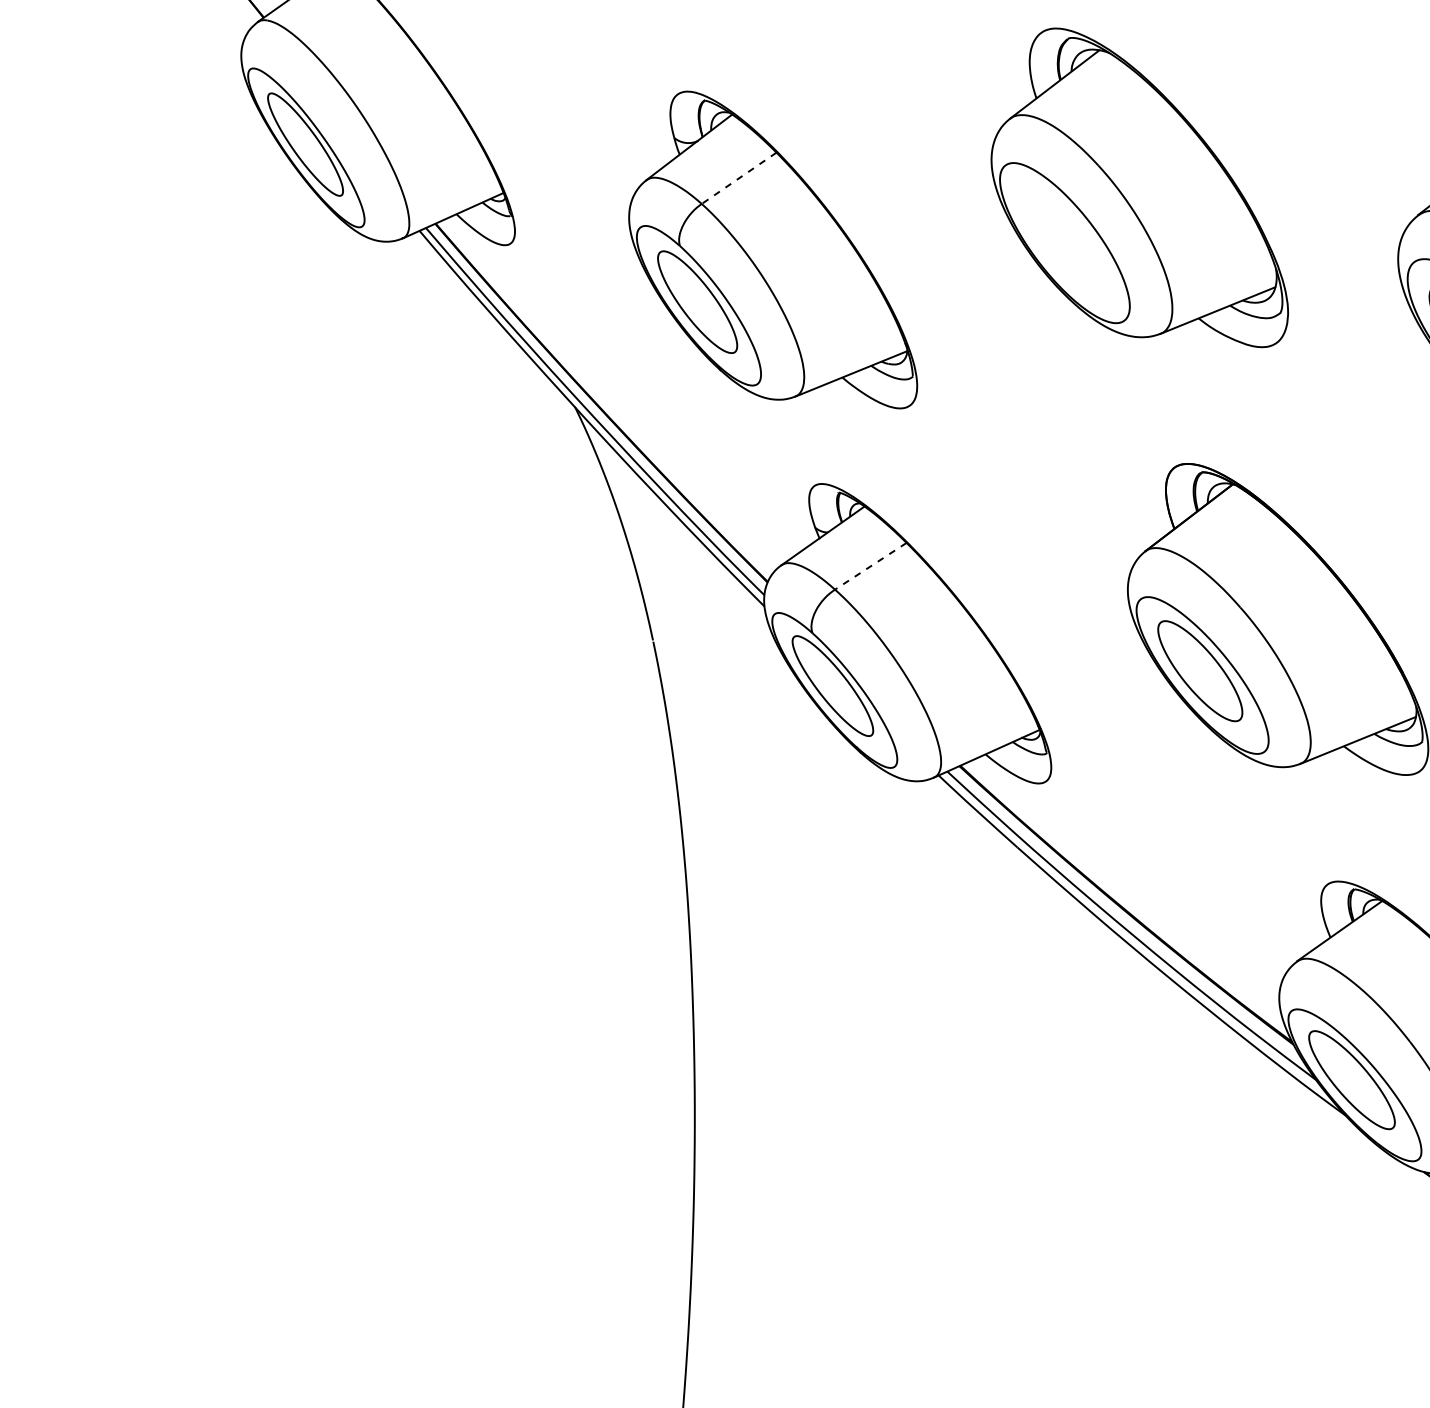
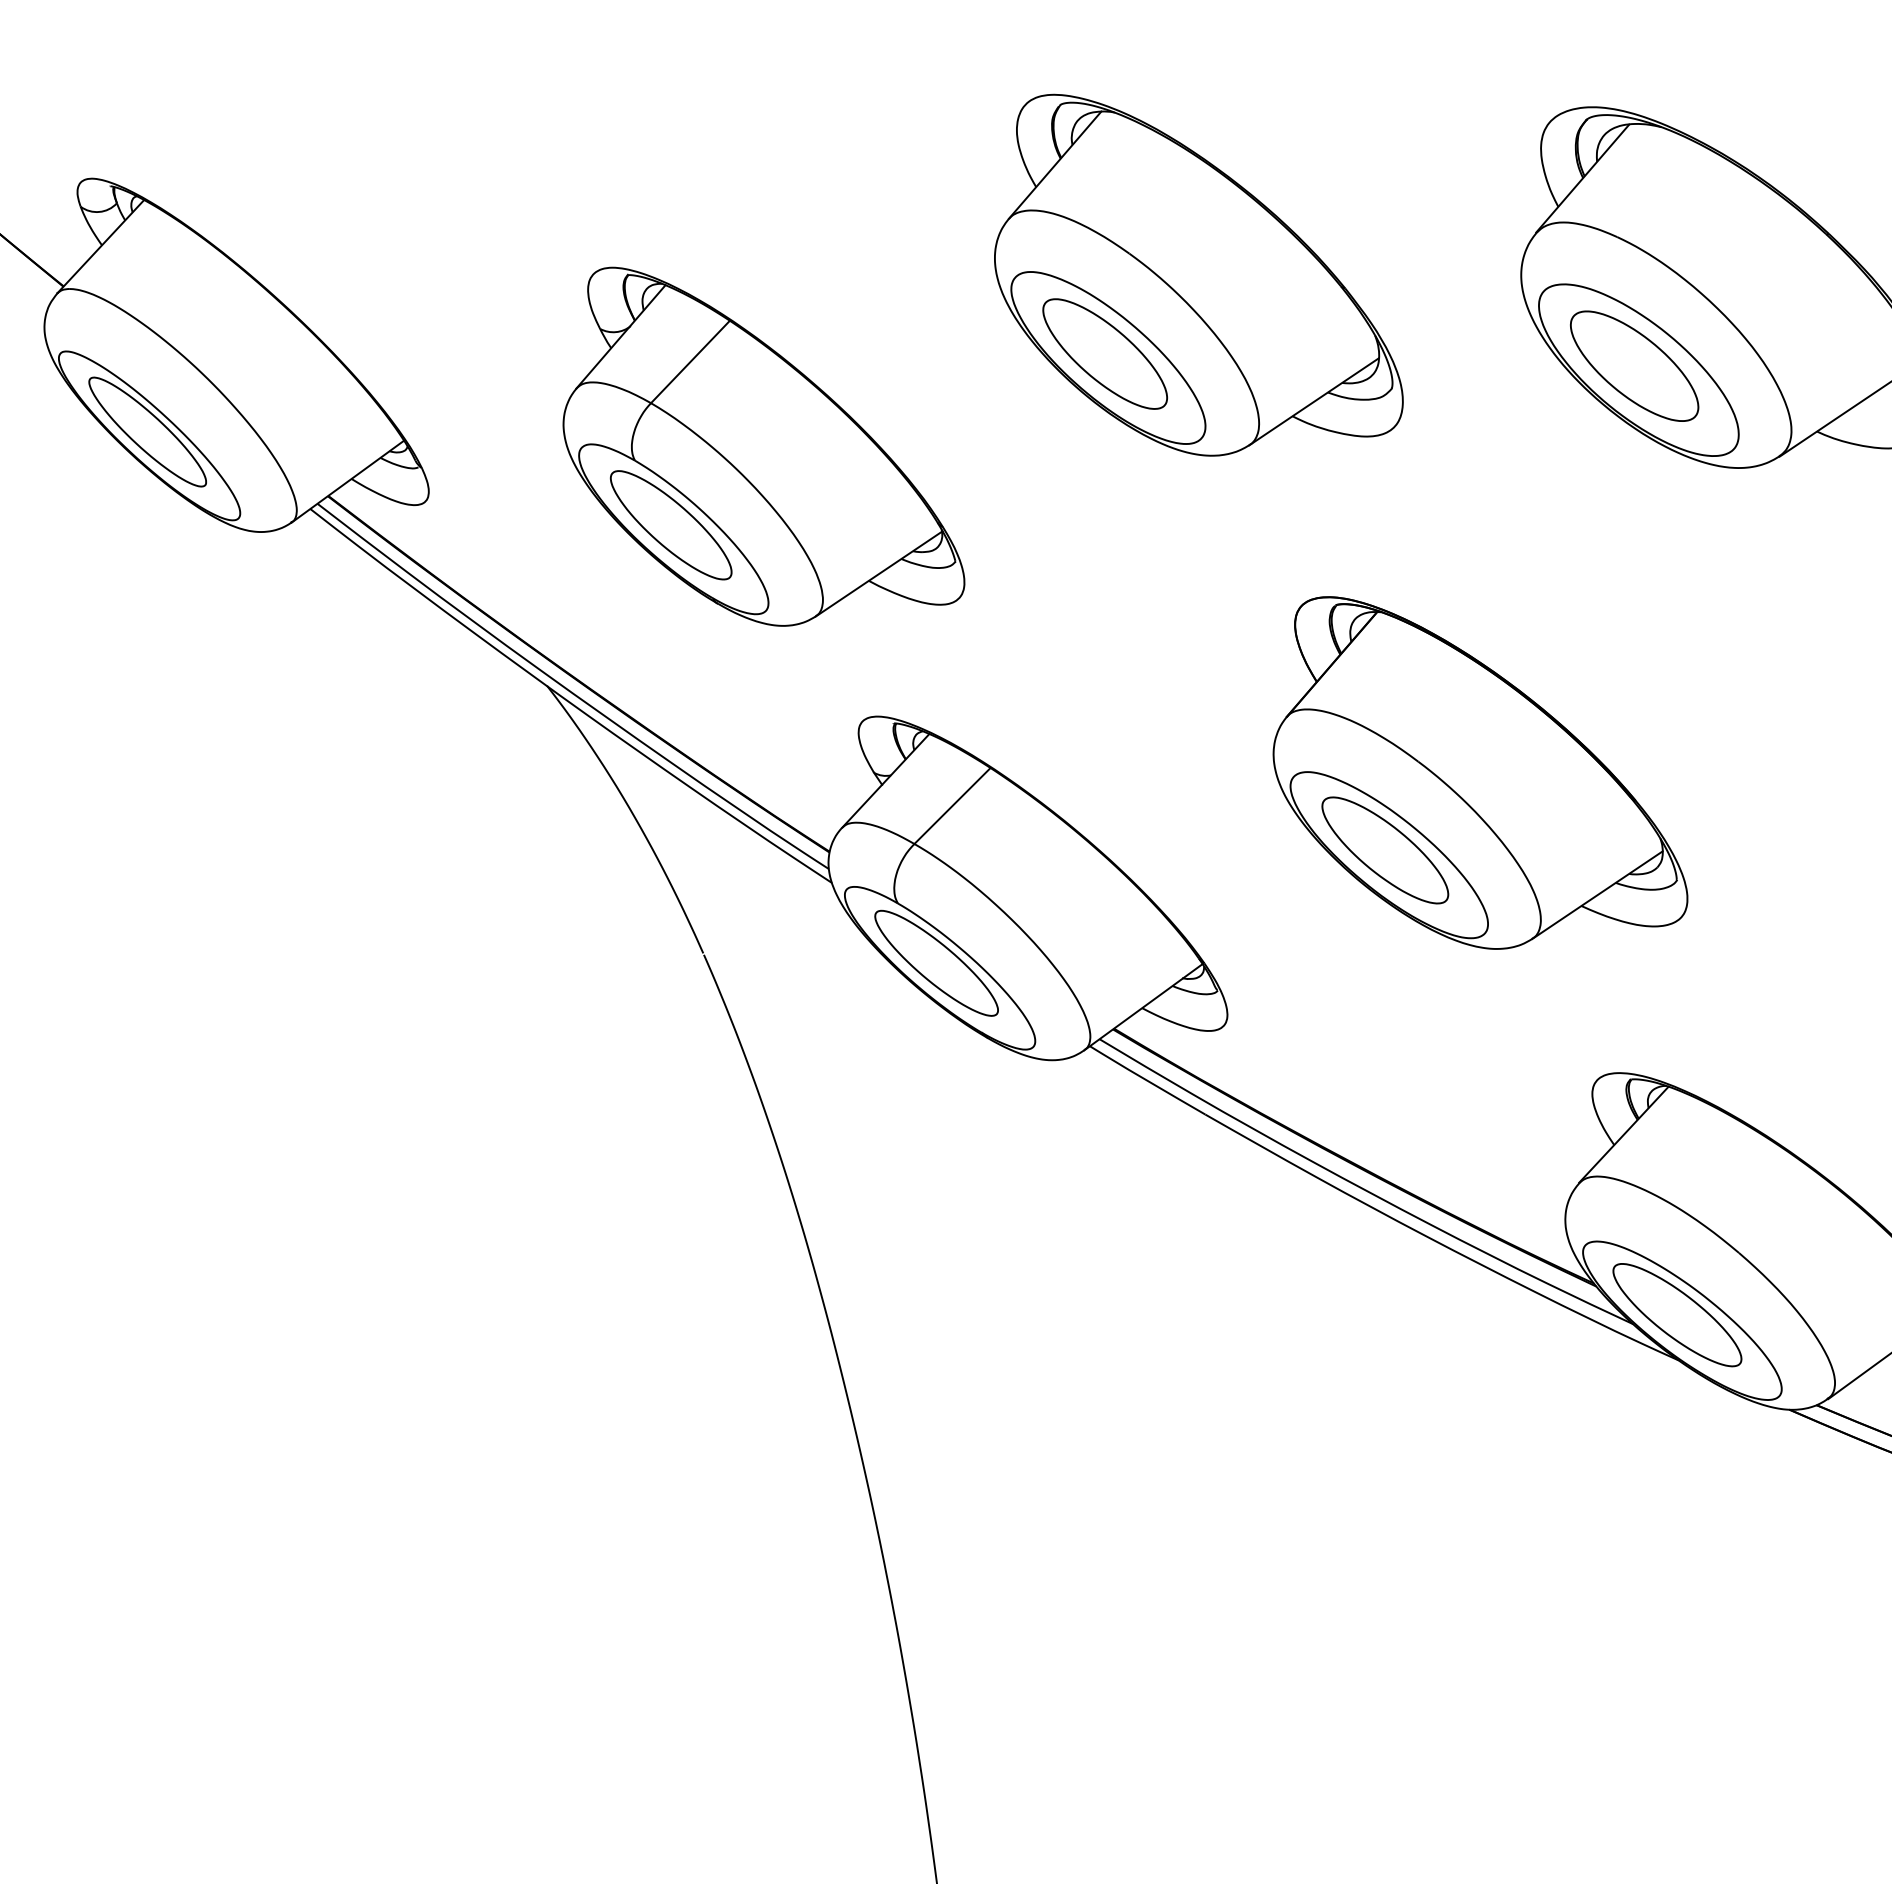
line: (739, 178) -> (690, 362), dashed -> solid
part: (1062, 238) -> (1104, 353), added
line: (870, 566) -> (952, 806), dashed -> solid

